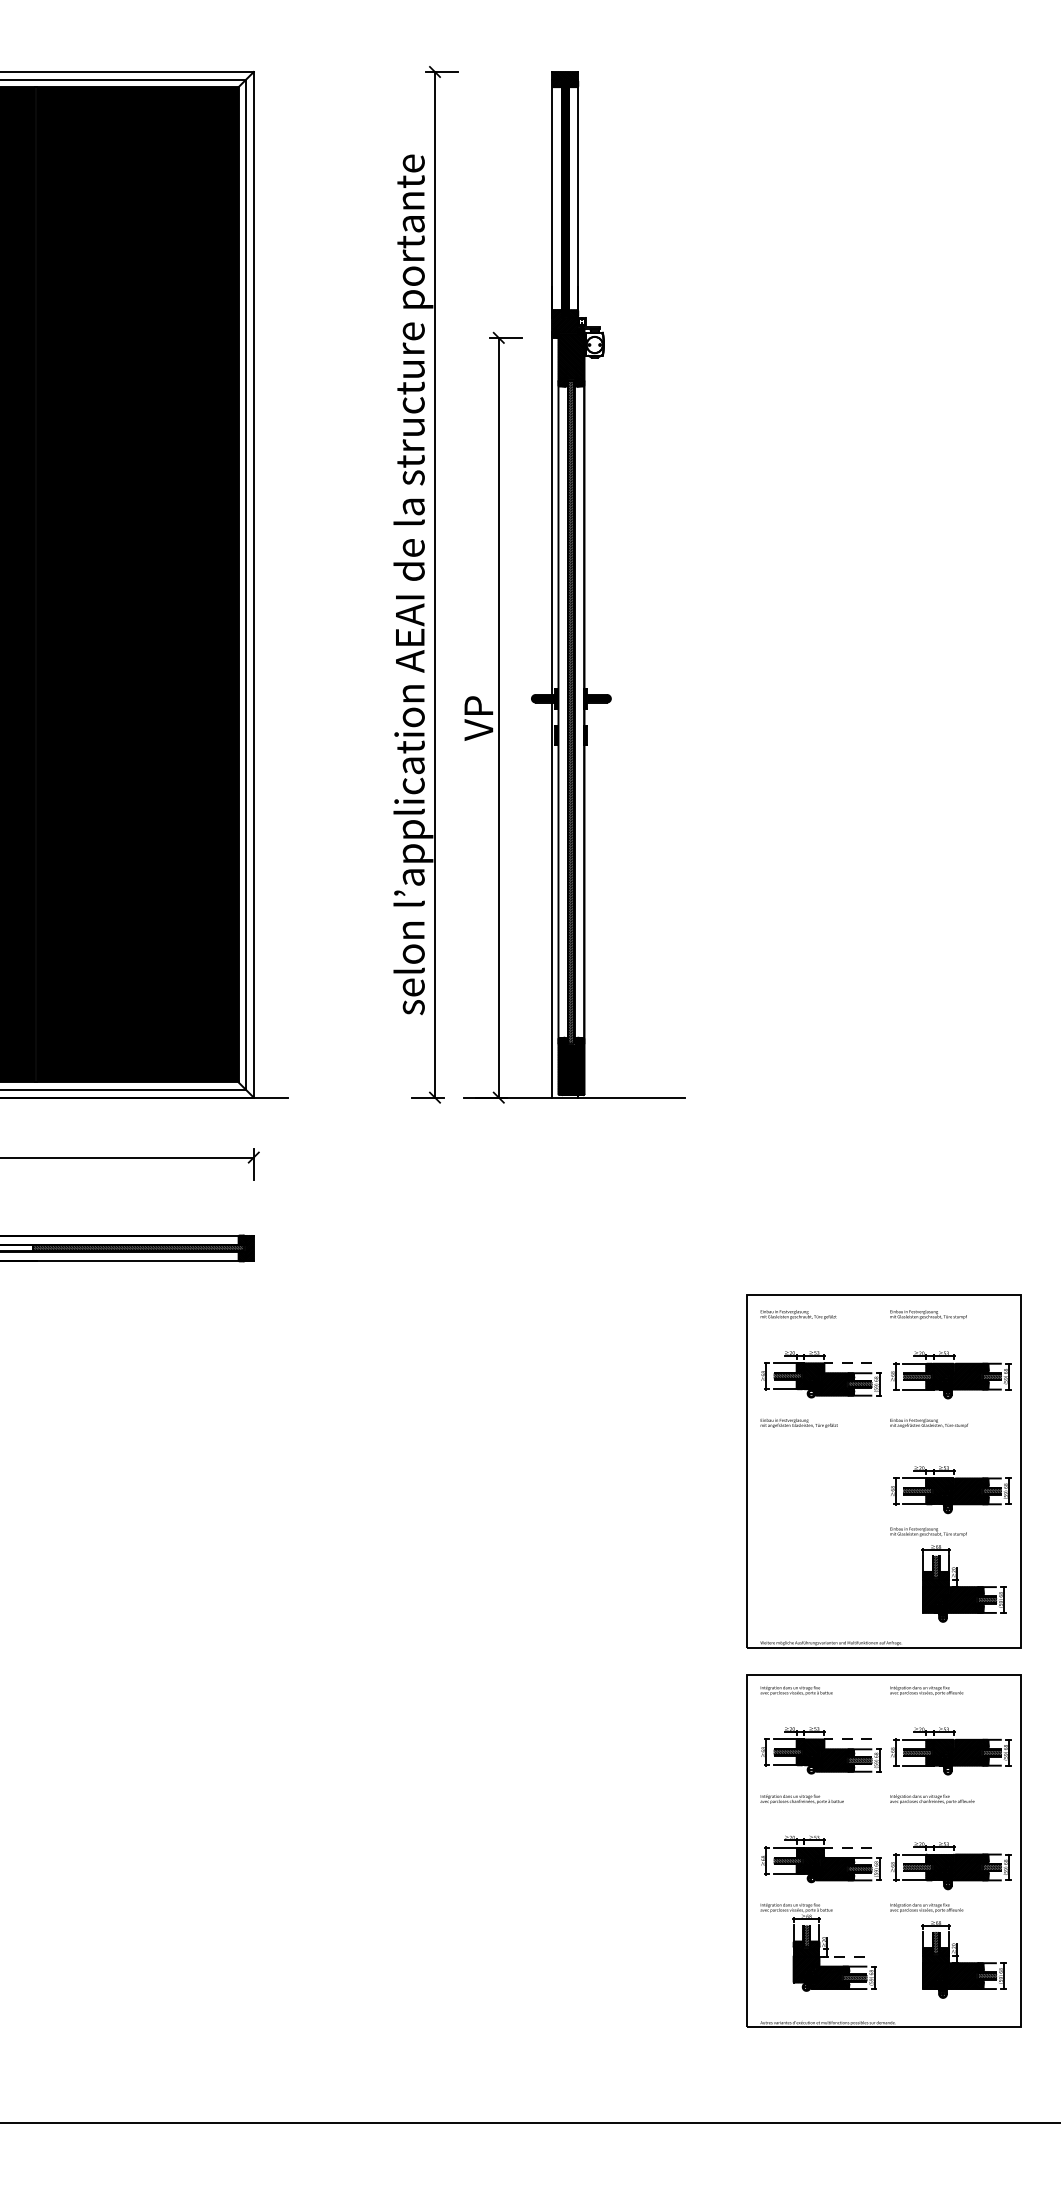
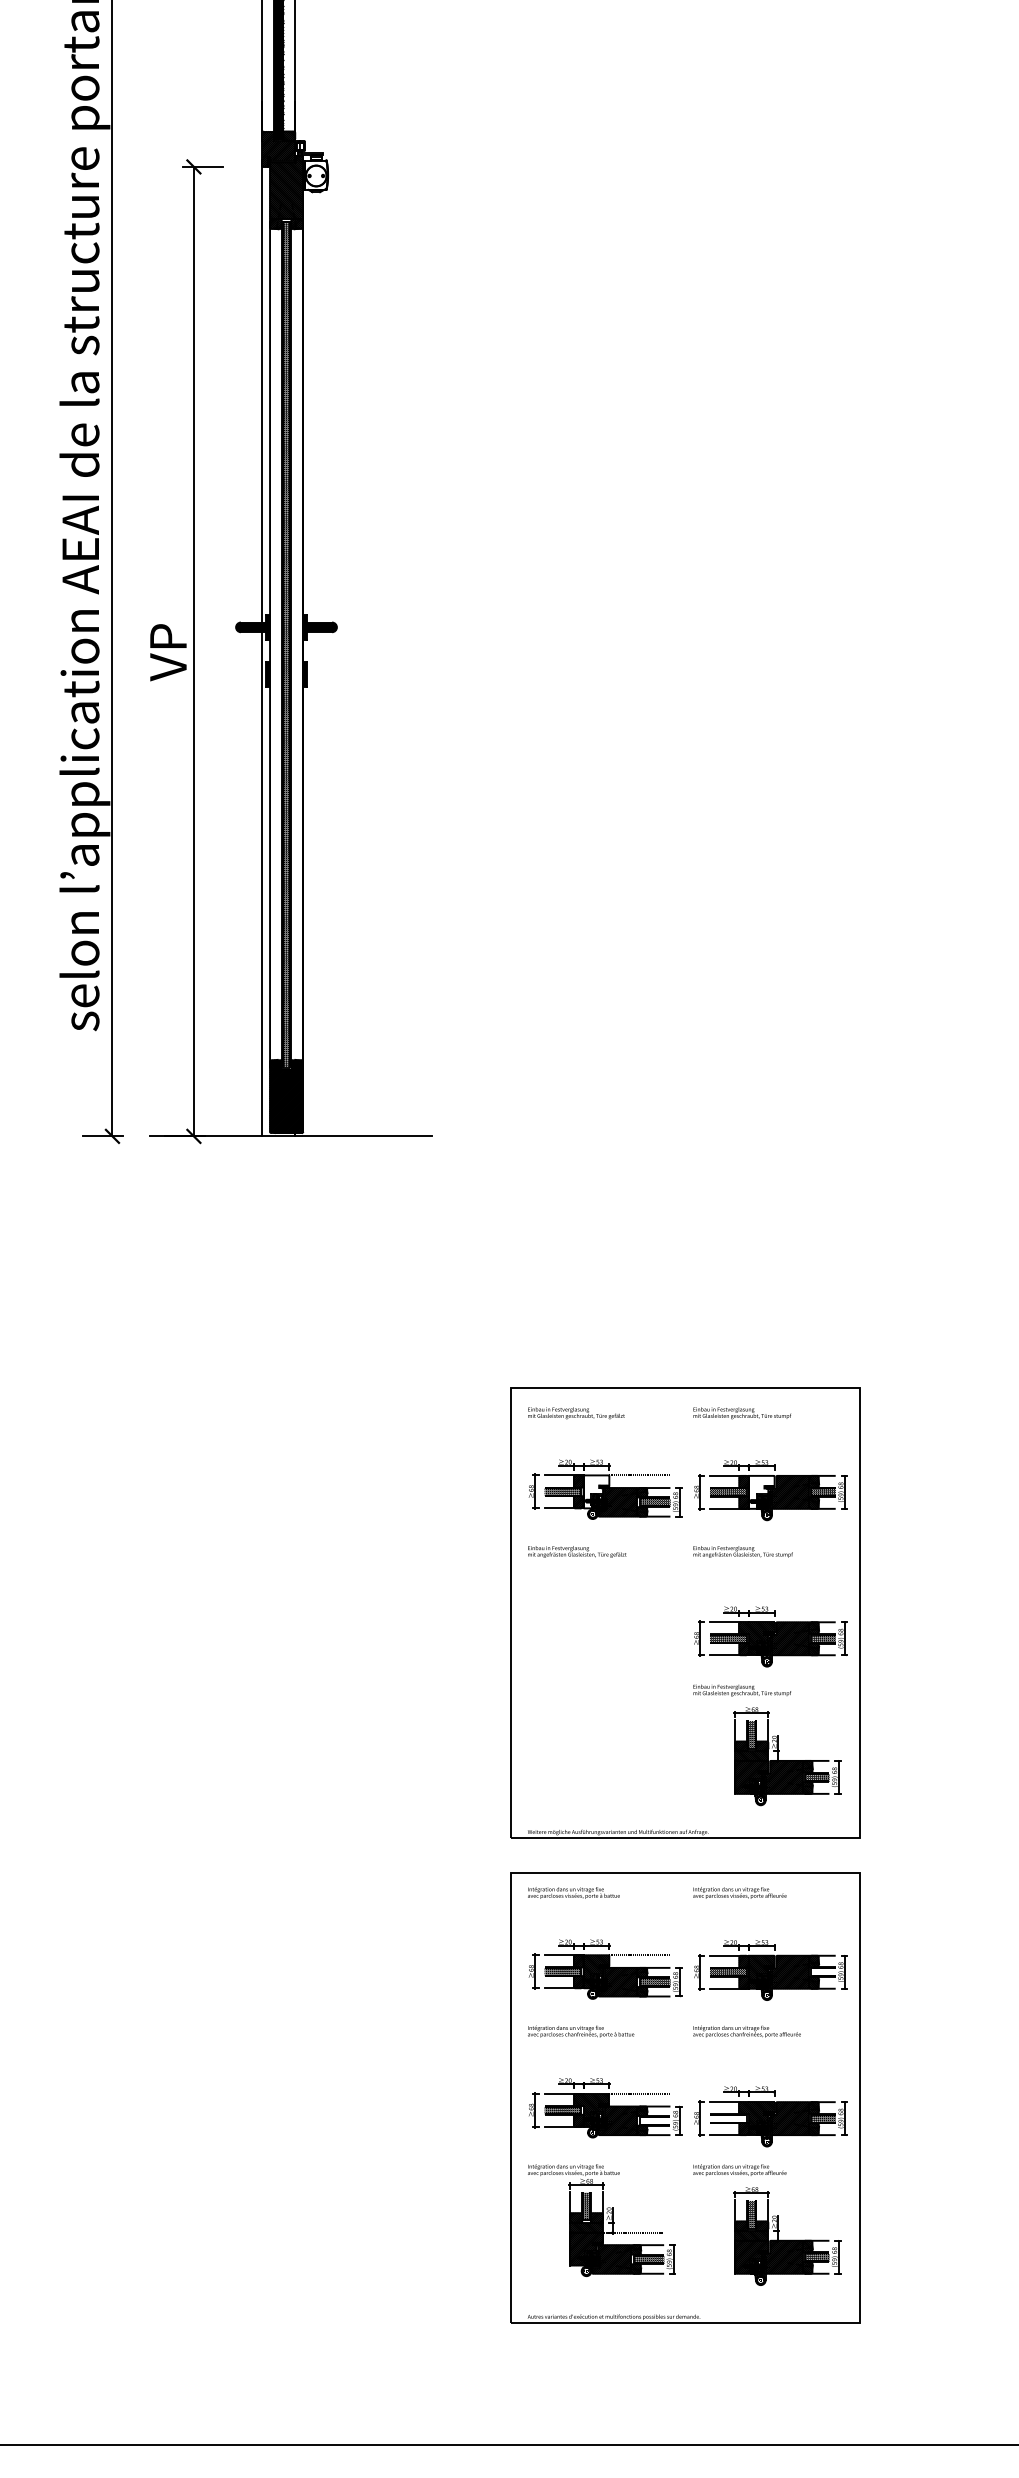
hatch: (814, 1376) -> (596, 1492), removed
hatch: (943, 1376) -> (761, 1492), removed
hatch: (992, 1752) -> (823, 1971), removed
hatch: (917, 1867) -> (728, 2118), removed
hatch: (860, 1869) -> (655, 2121), removed

